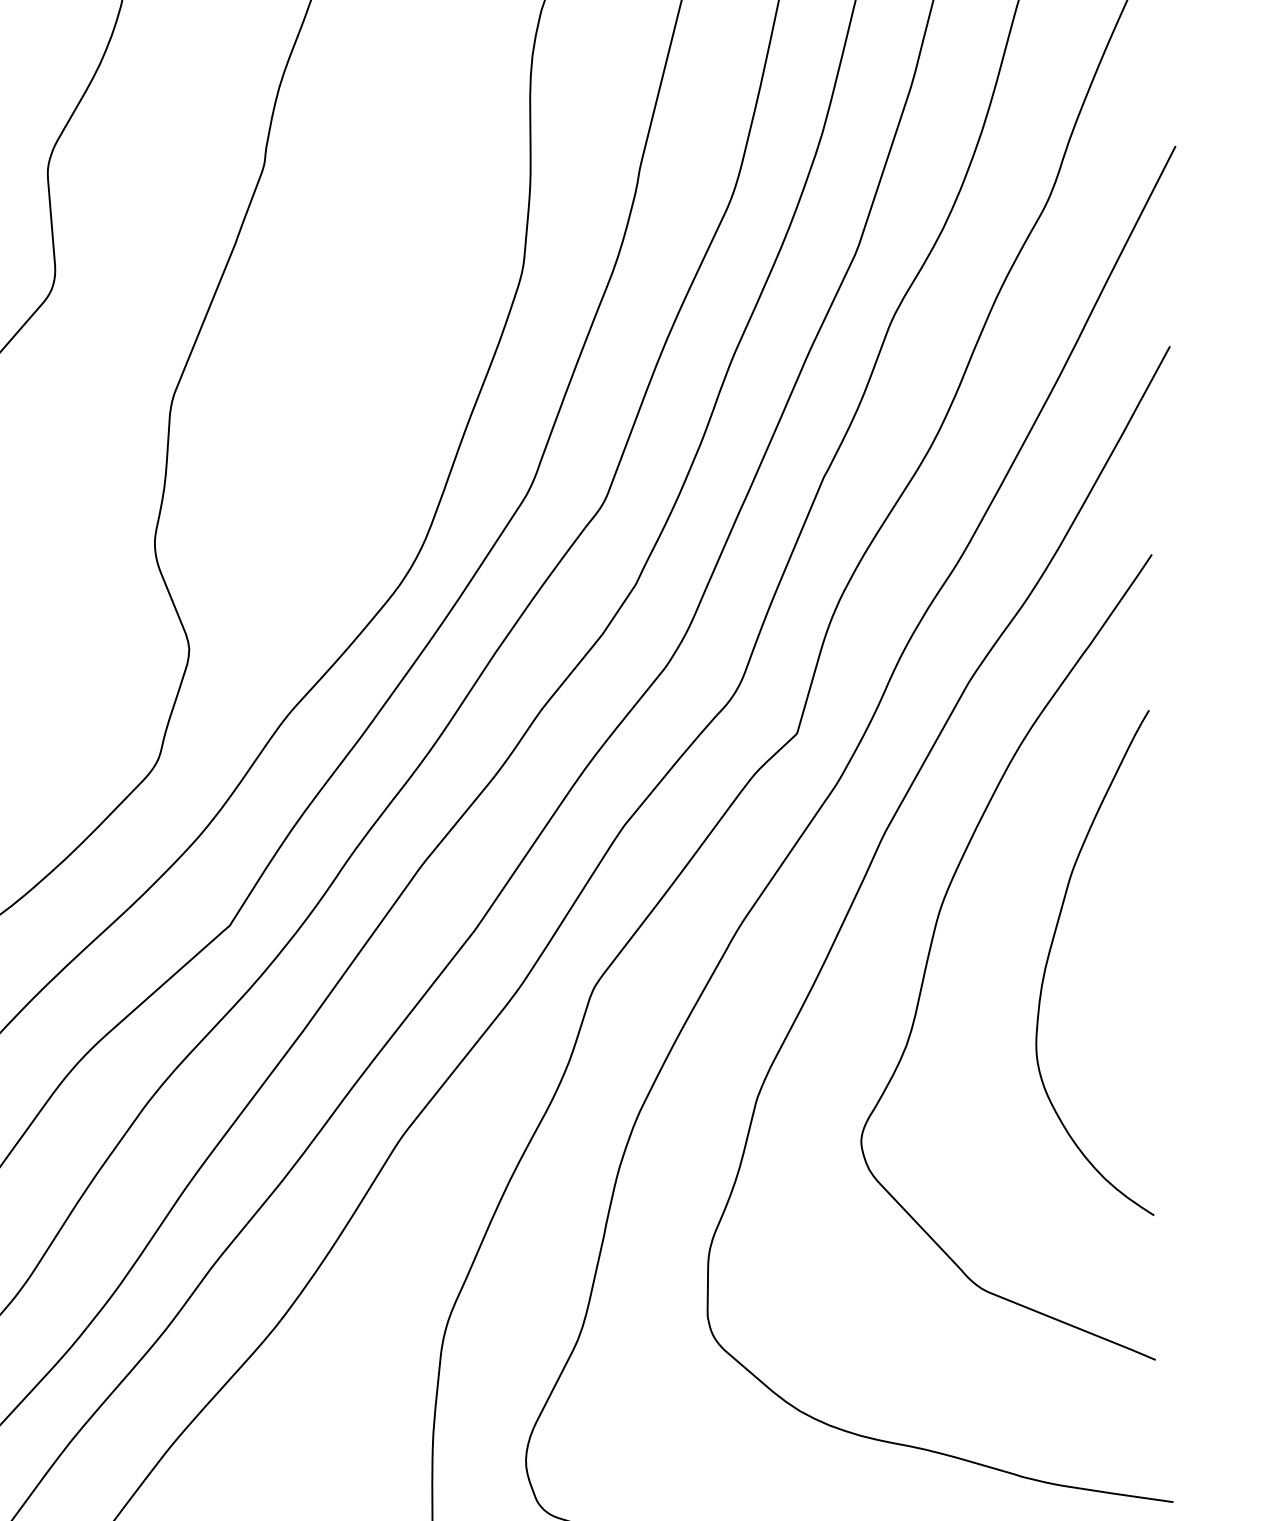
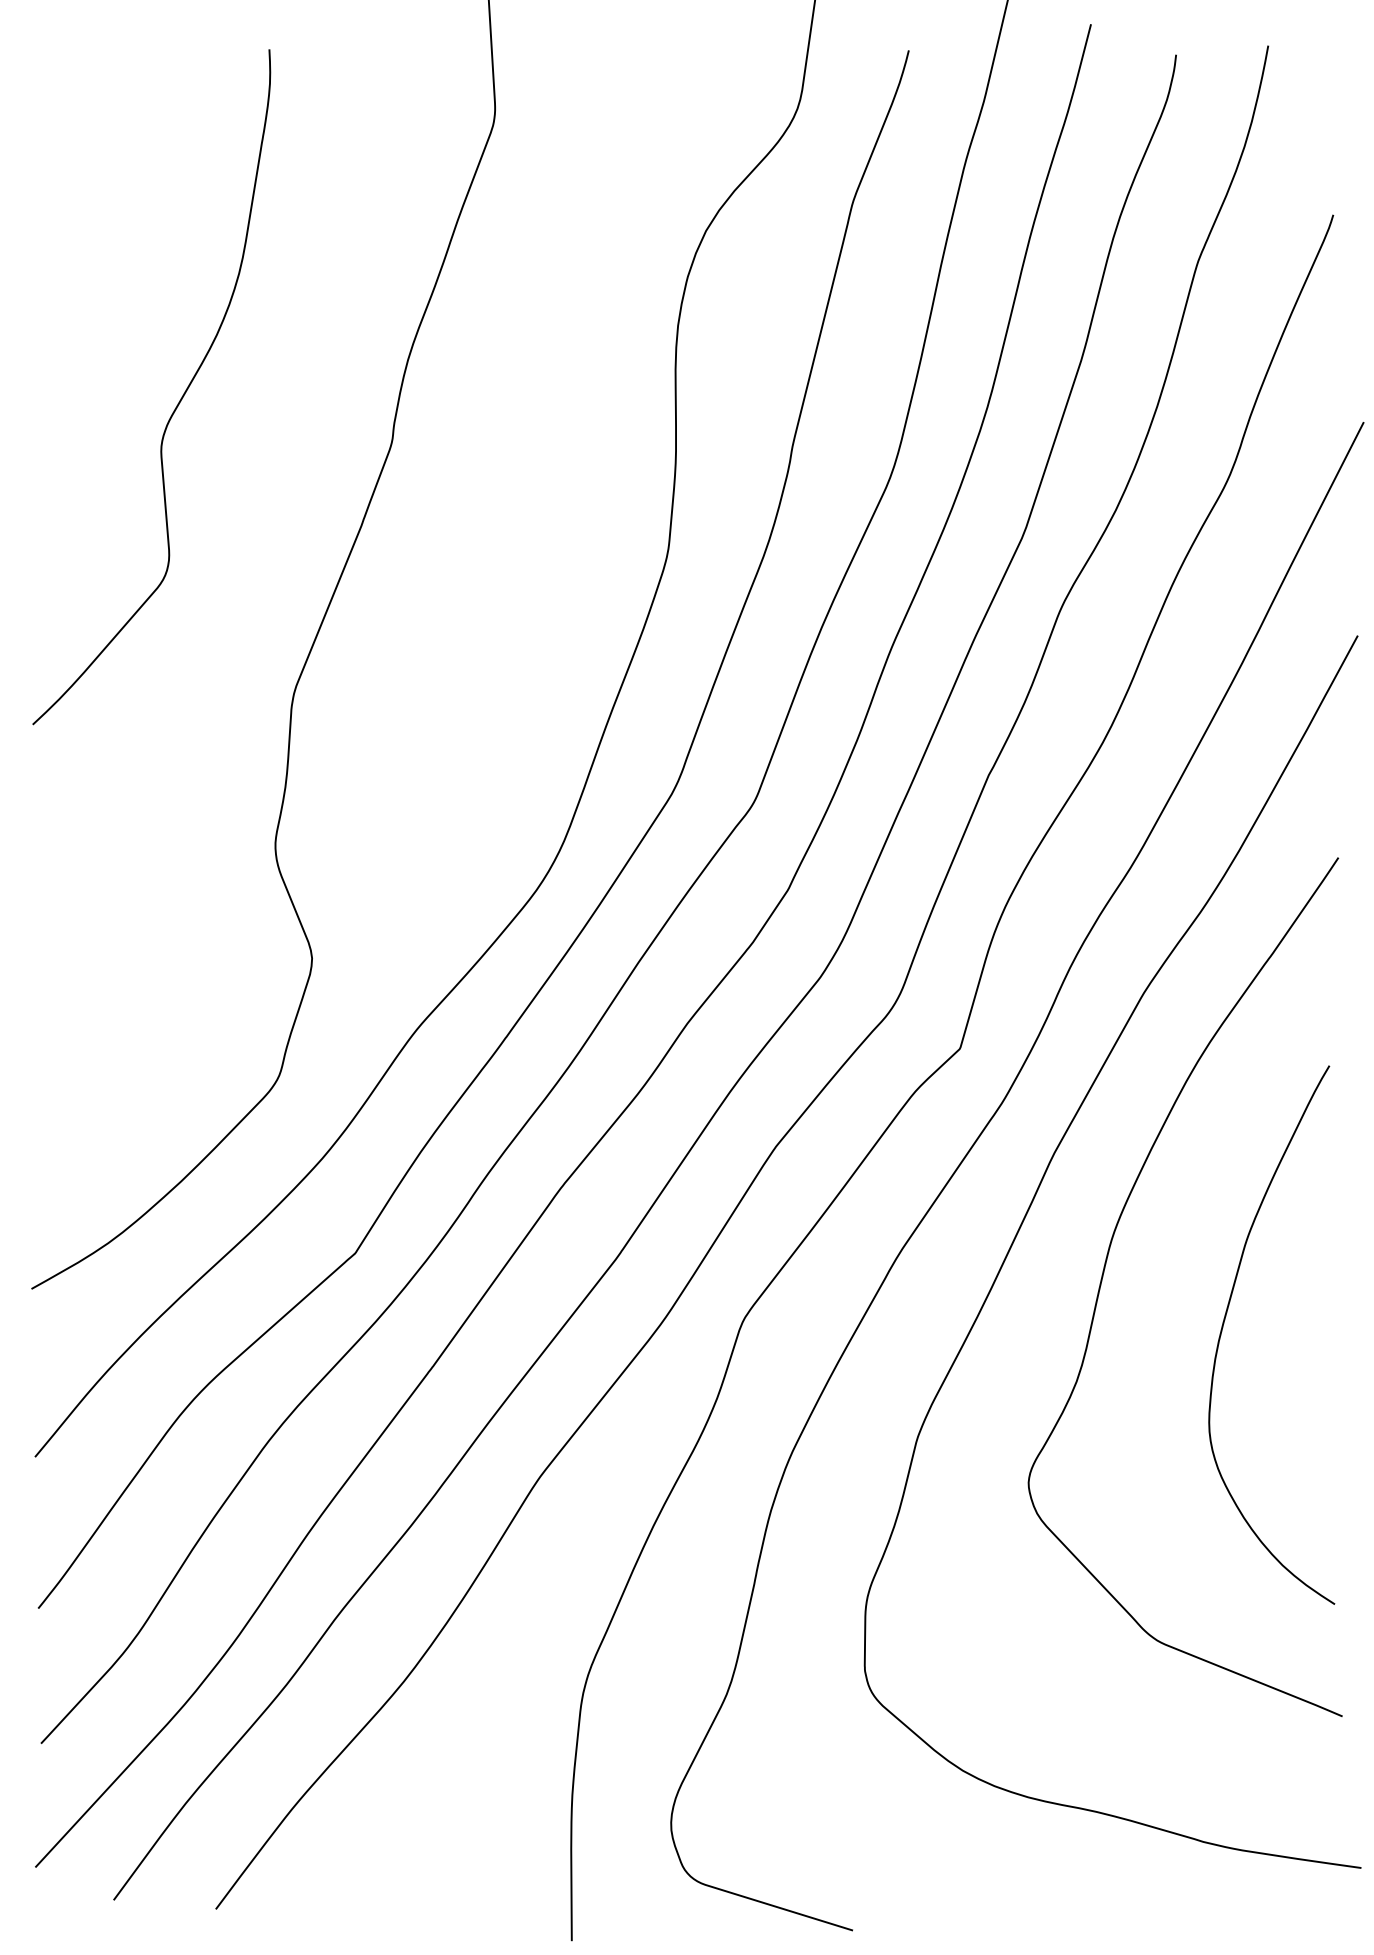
curve: (1051, 949) -> (1225, 1320), moved

